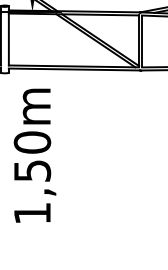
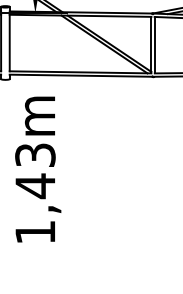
text: (32, 157) -> (35, 171), 1,50m -> 1,43m

